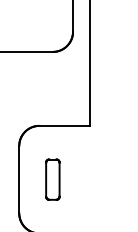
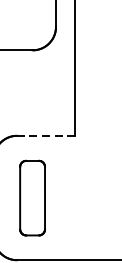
line: (64, 125) -> (46, 135), solid -> dashed
part: (52, 179) -> (32, 197), size x1.6

